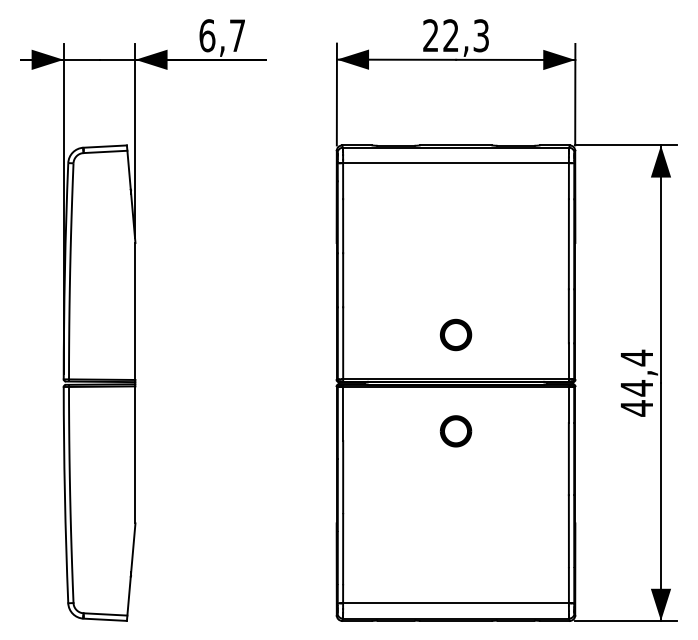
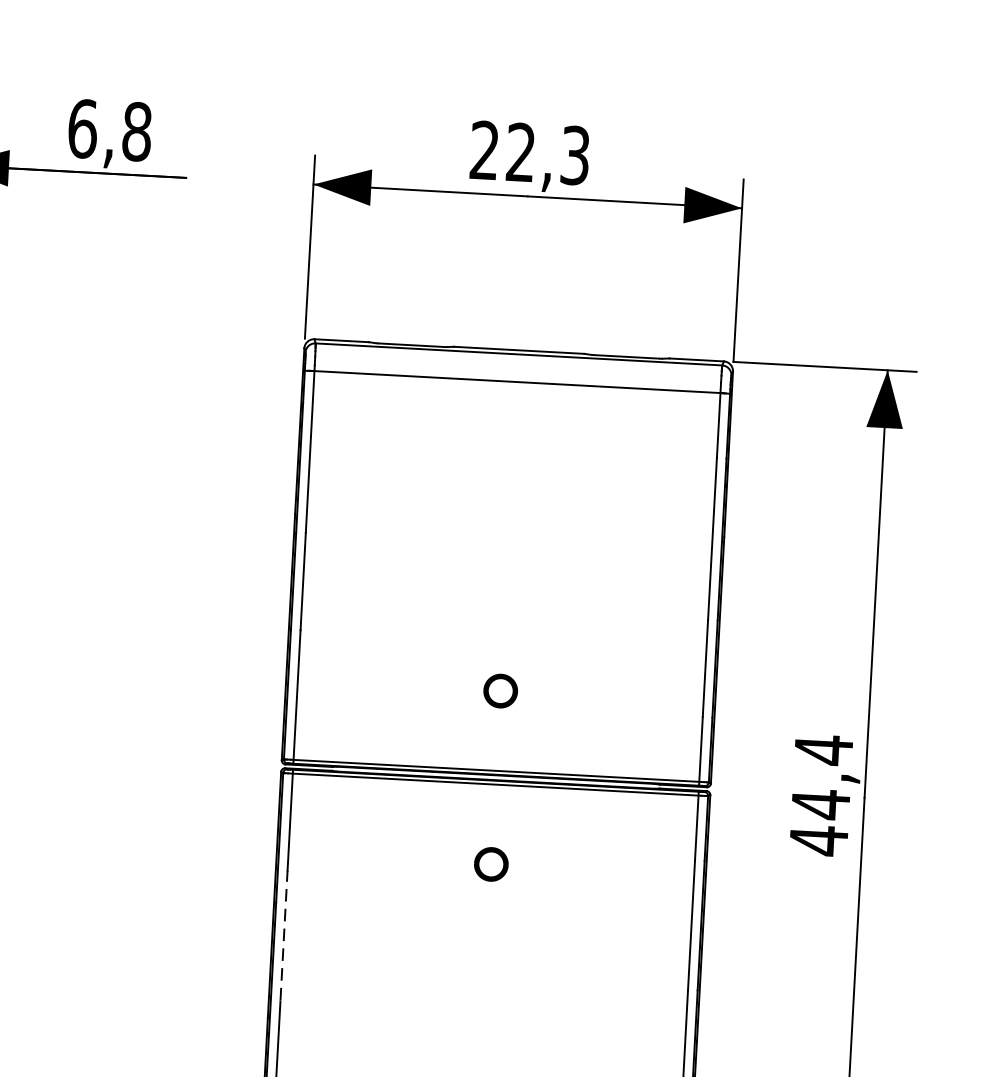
text: (237, 35) -> (137, 131), 6,7 -> 6,8
part: (455, 334) -> (499, 690), size x0.6
part: (455, 431) -> (490, 864), size x0.6
line: (343, 476) -> (284, 934), solid -> dashed

